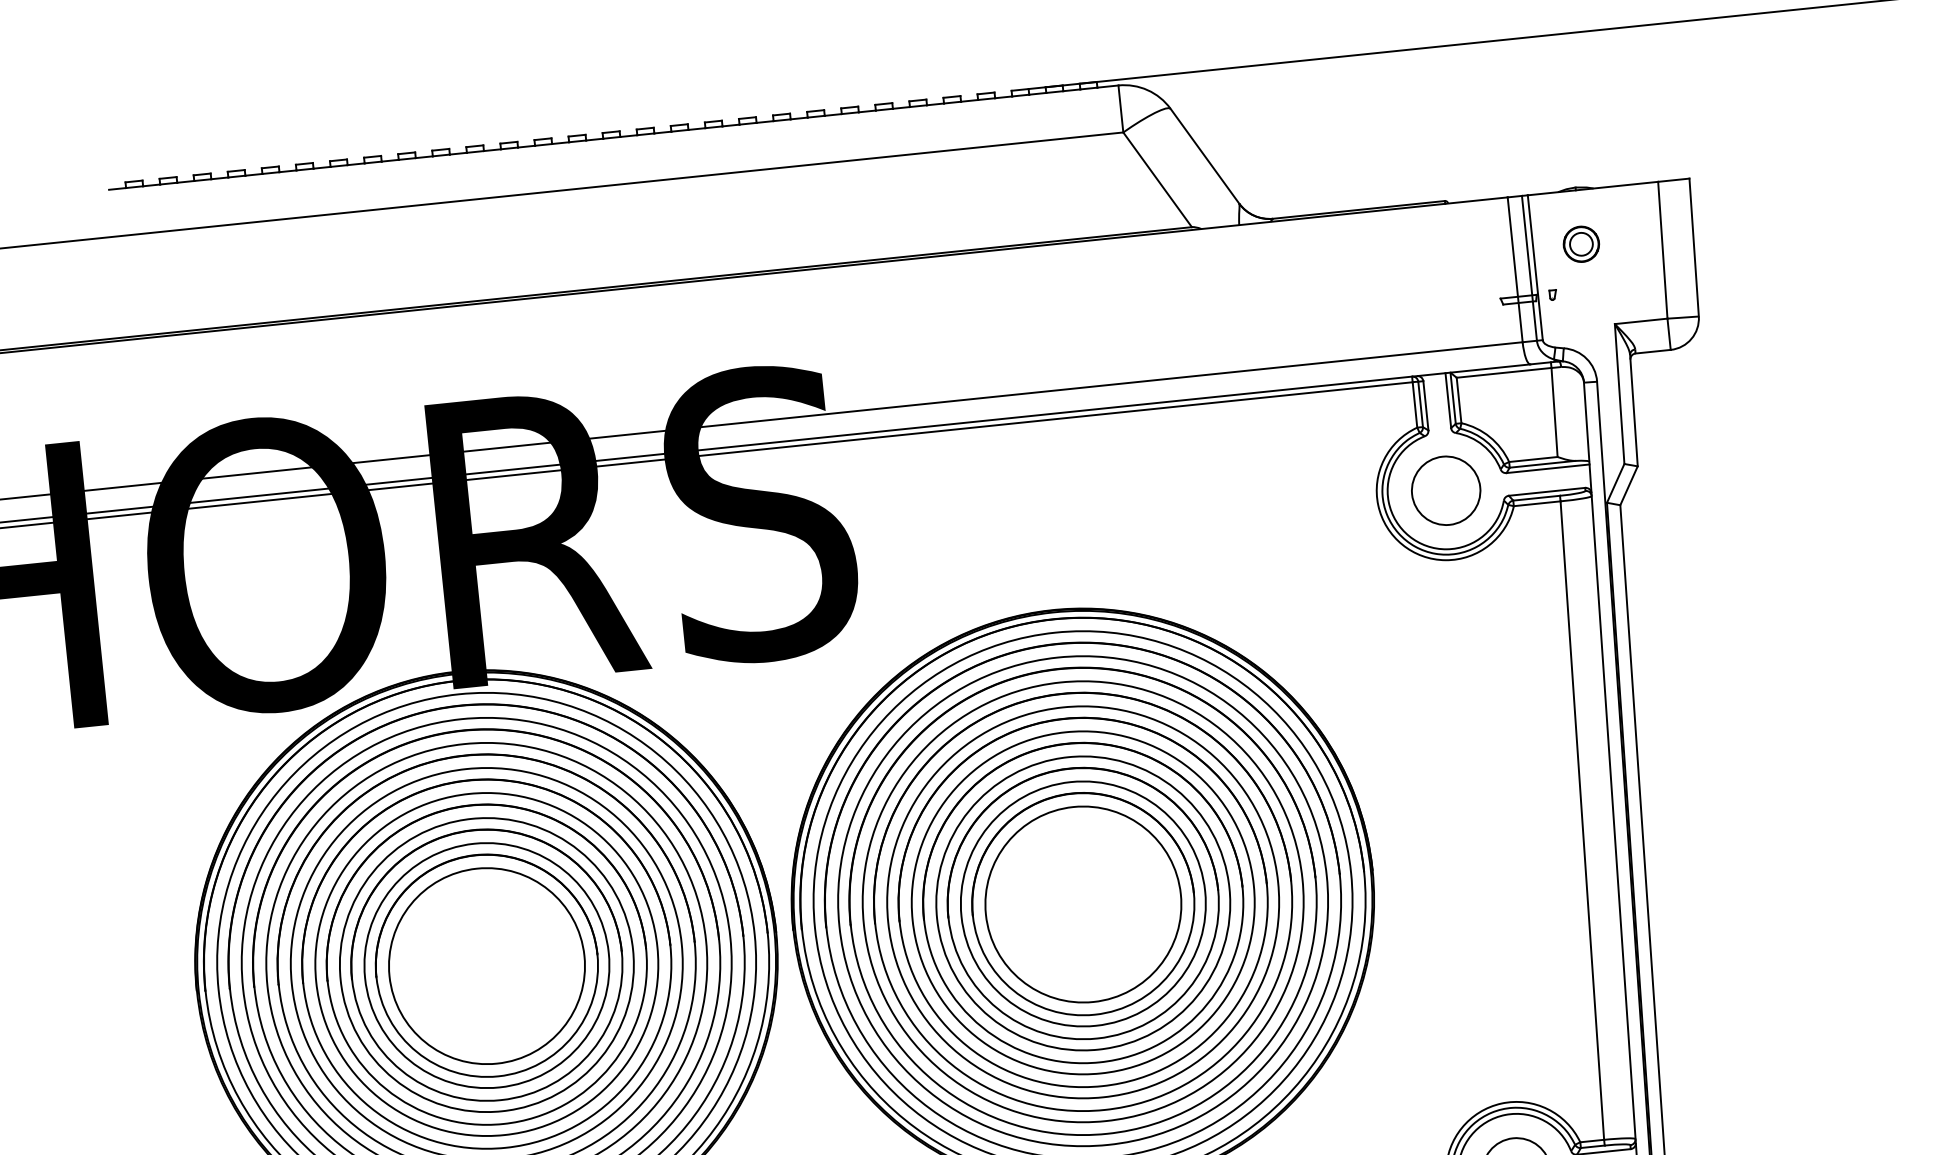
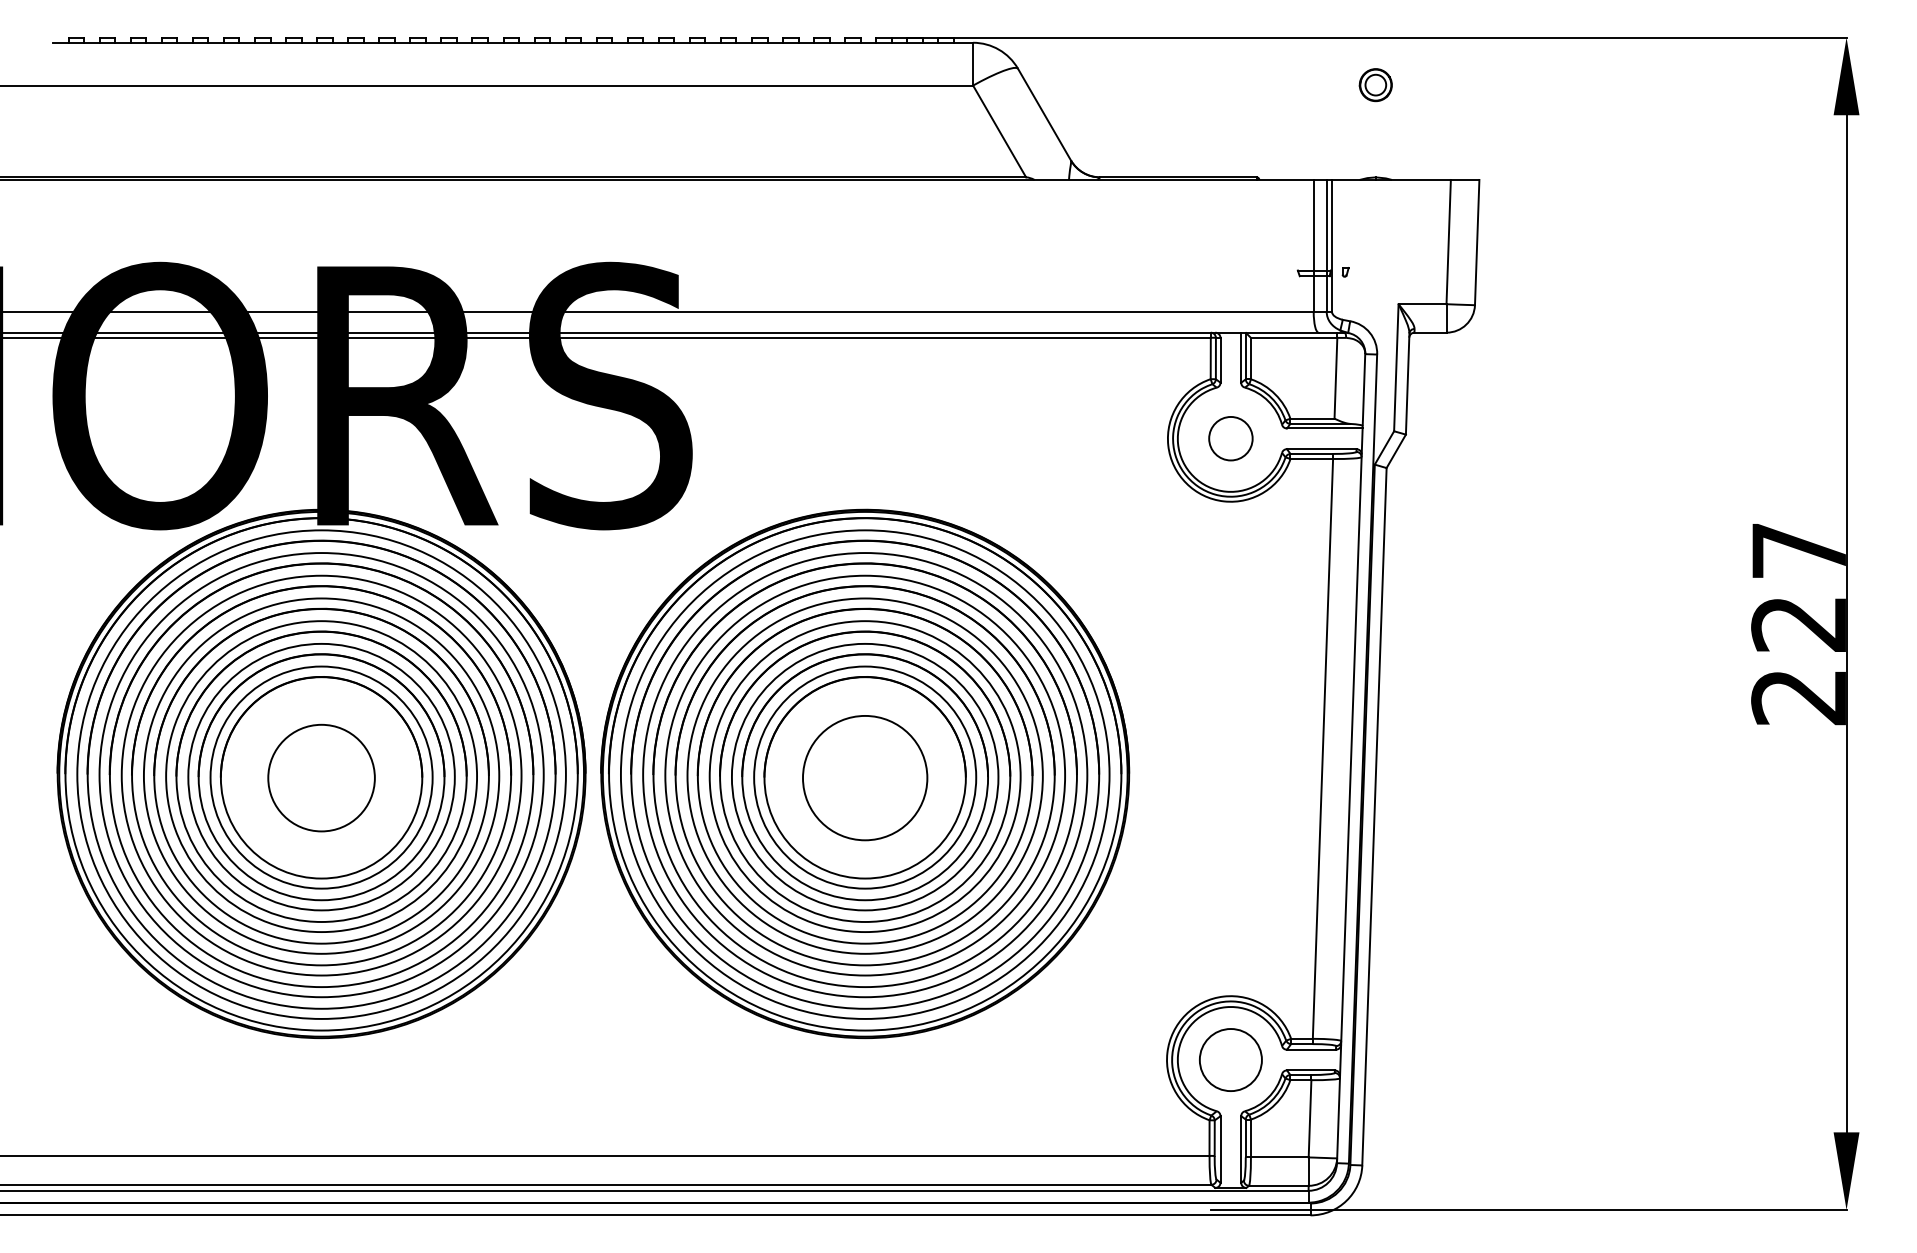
part: (1581, 244) -> (1375, 85), moved
circle: (1445, 490) -> (1230, 438), size x0.7
circle: (1083, 903) -> (865, 777), size x0.7
circle: (486, 965) -> (321, 777), size x0.6

